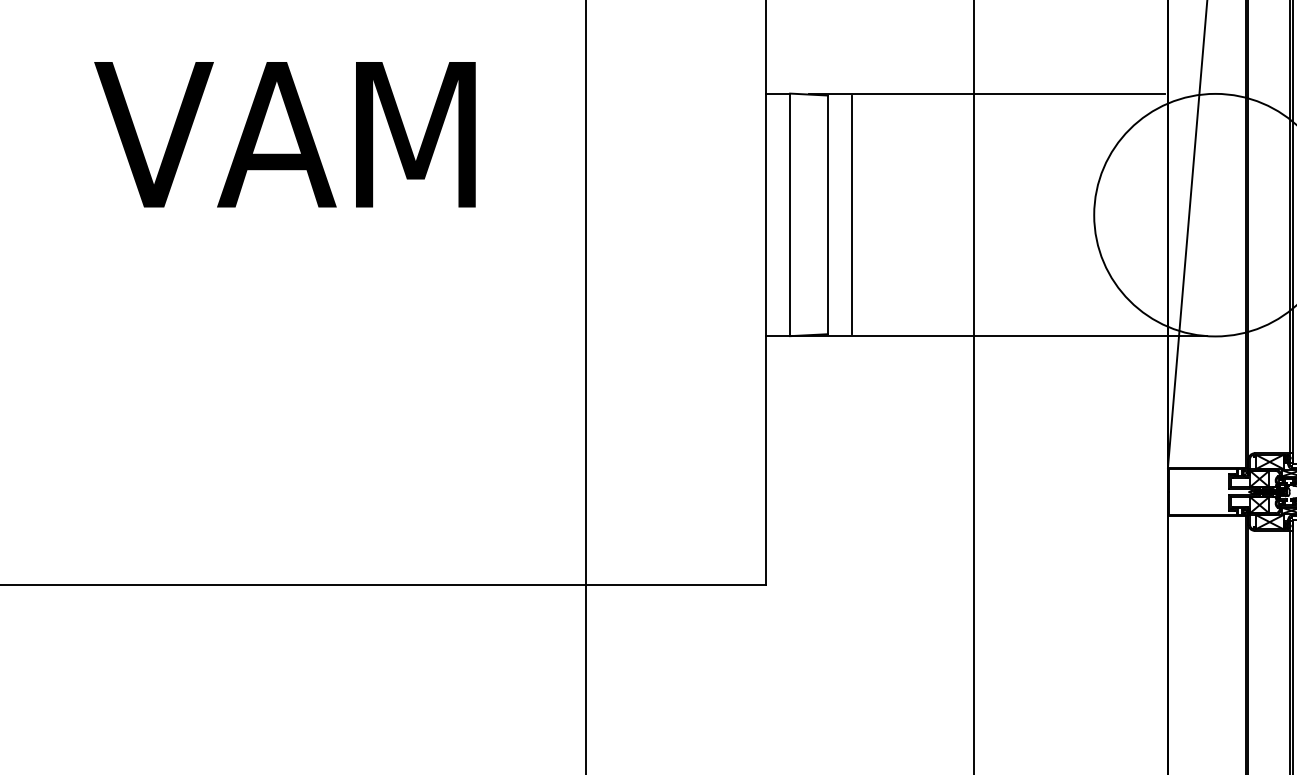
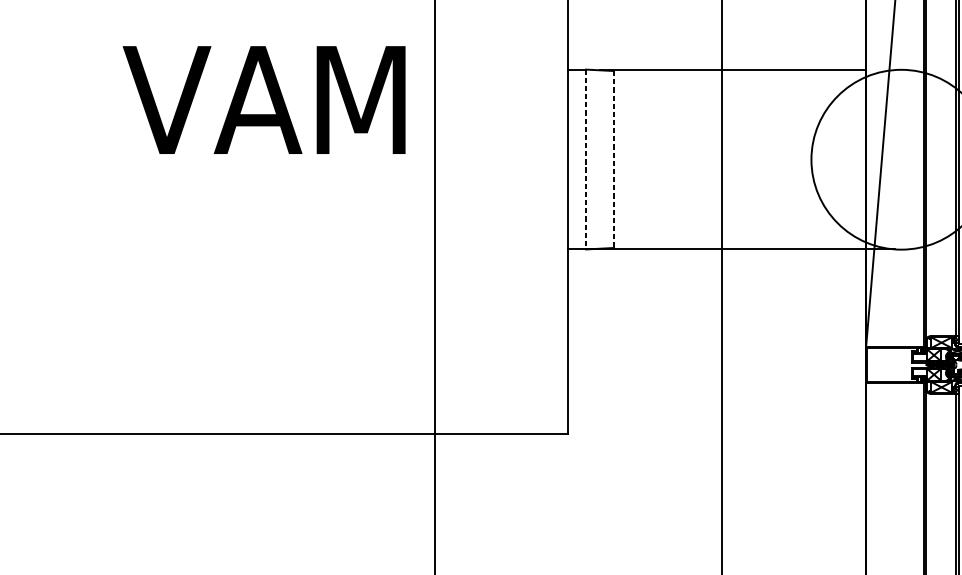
text: (284, 134) -> (263, 99), moved
line: (852, 214) -> (632, 159), removed
line: (790, 215) -> (586, 159), solid -> dashed
line: (827, 215) -> (613, 159), solid -> dashed

